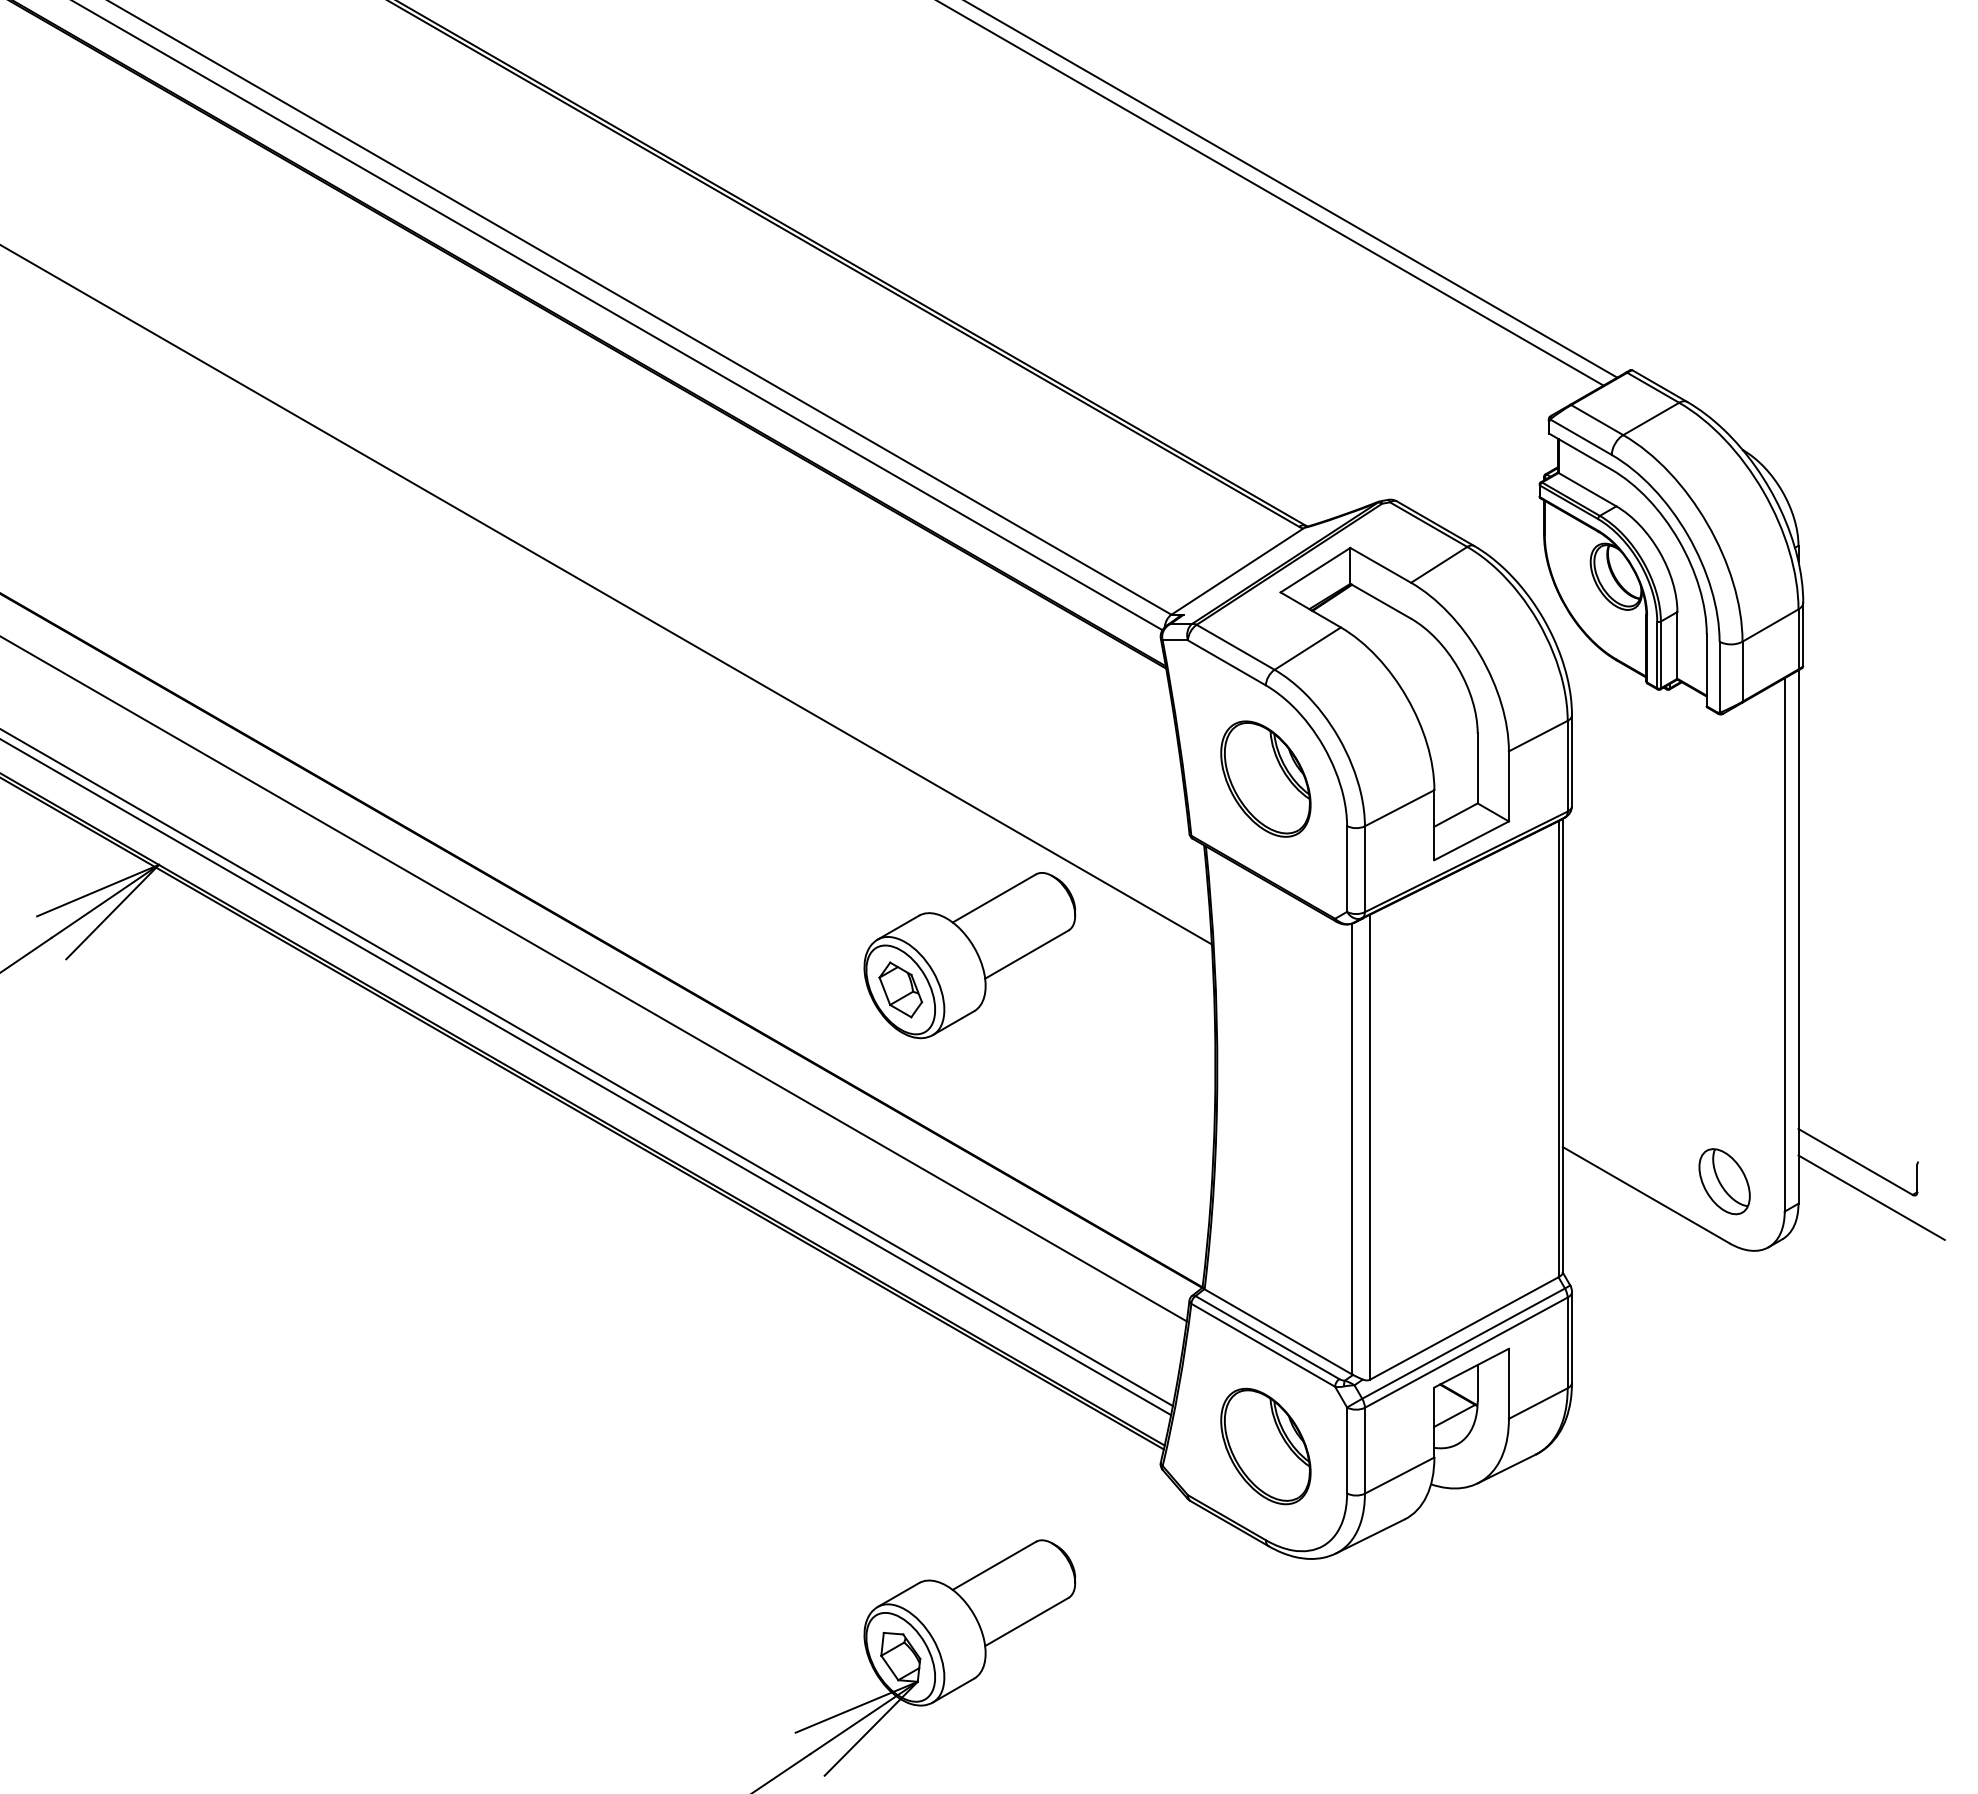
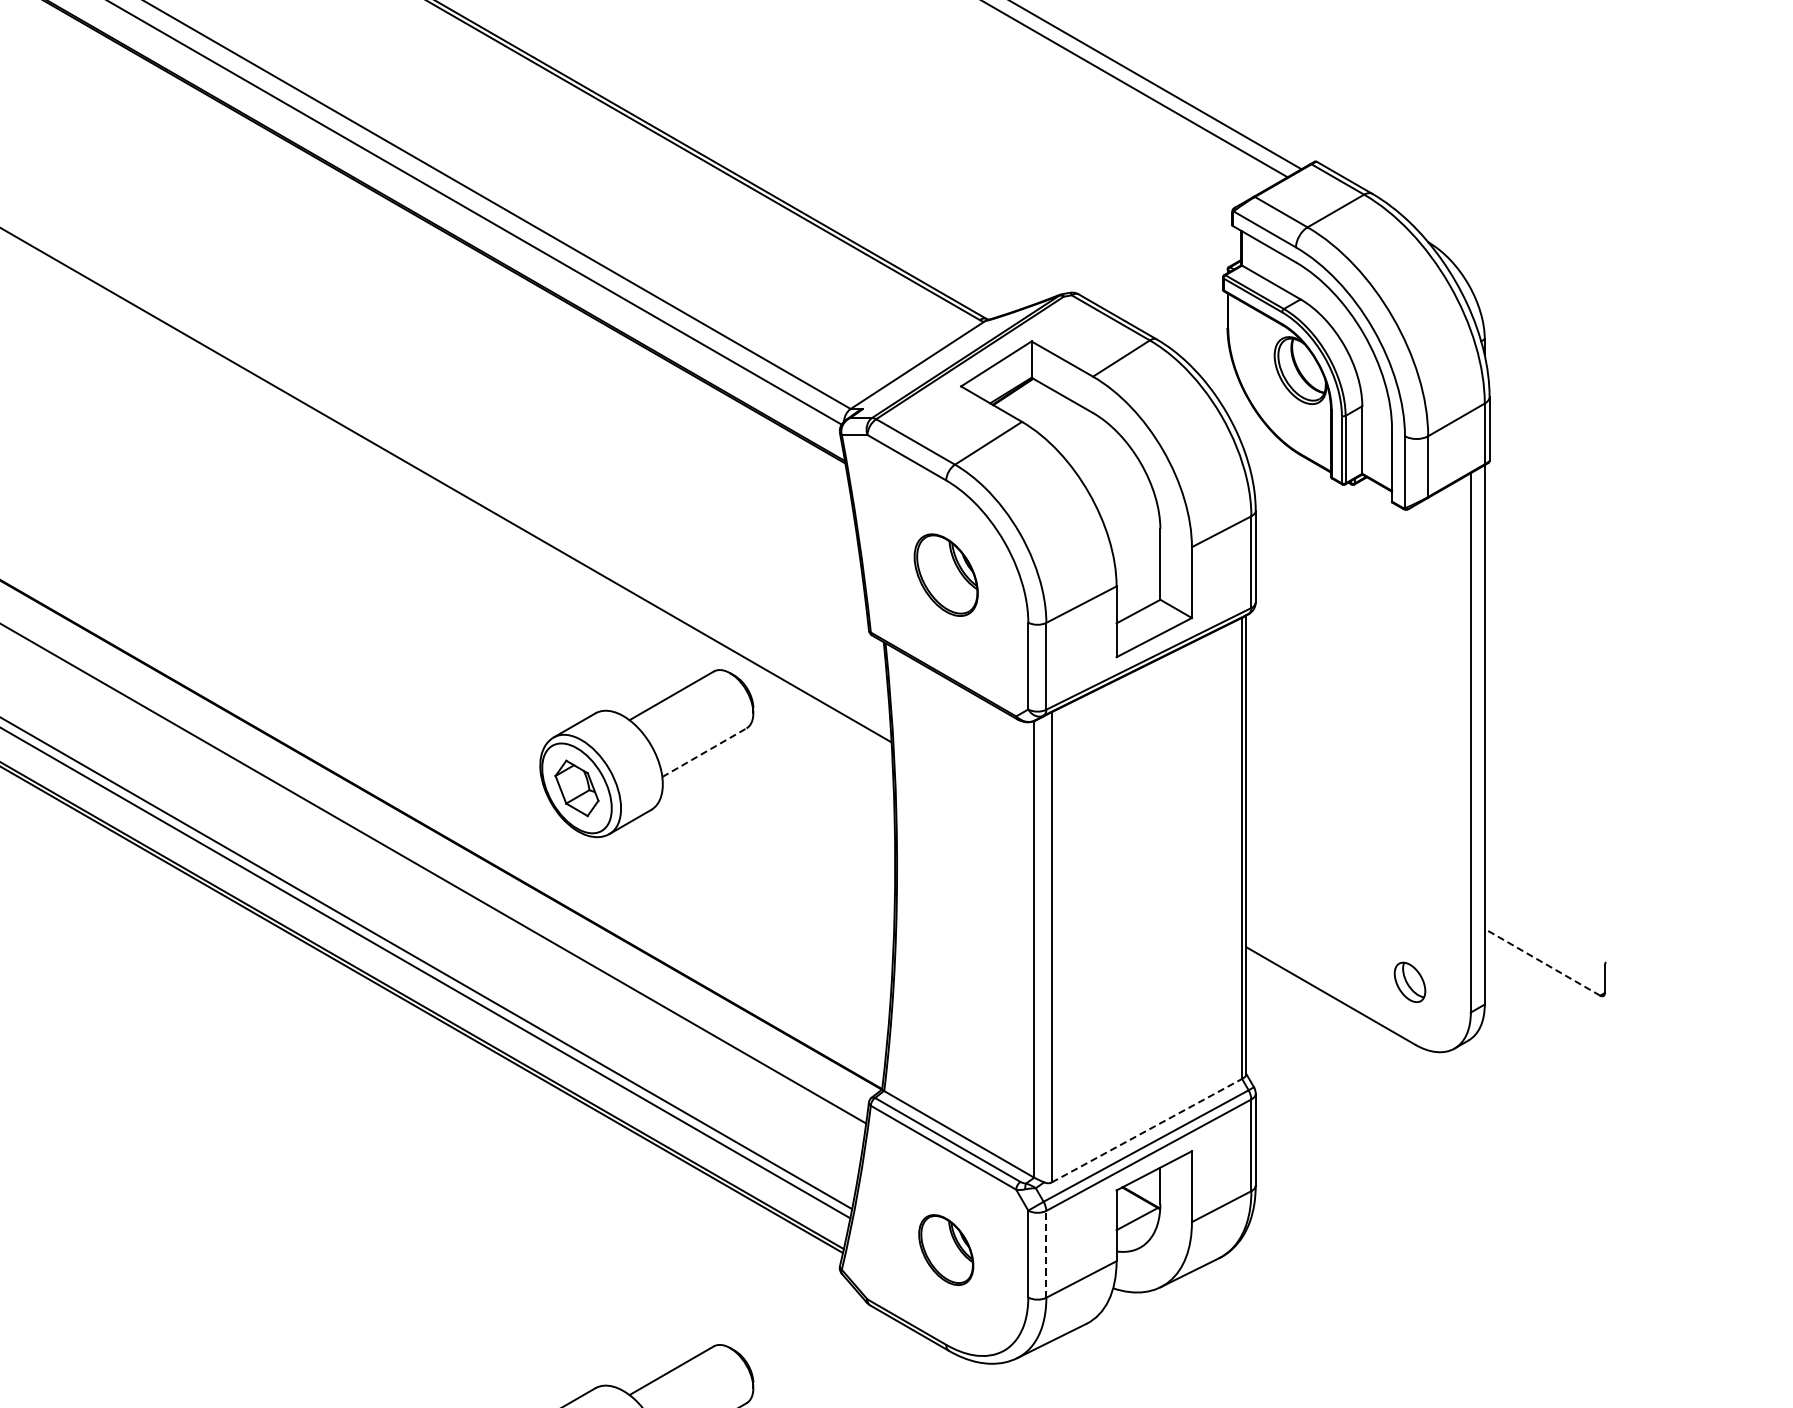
part: (1265, 778) -> (945, 574), size x0.7
line: (1027, 954) -> (705, 752), solid -> dashed
line: (1855, 1161) -> (1542, 961), solid -> dashed
part: (1724, 1181) -> (1409, 982), size x0.6
line: (1871, 1197) -> (1558, 998), removed
line: (1464, 1328) -> (1147, 1130), solid -> dashed
part: (1265, 1446) -> (945, 1250), size x0.6
line: (1364, 1450) -> (1045, 1254), solid -> dashed

